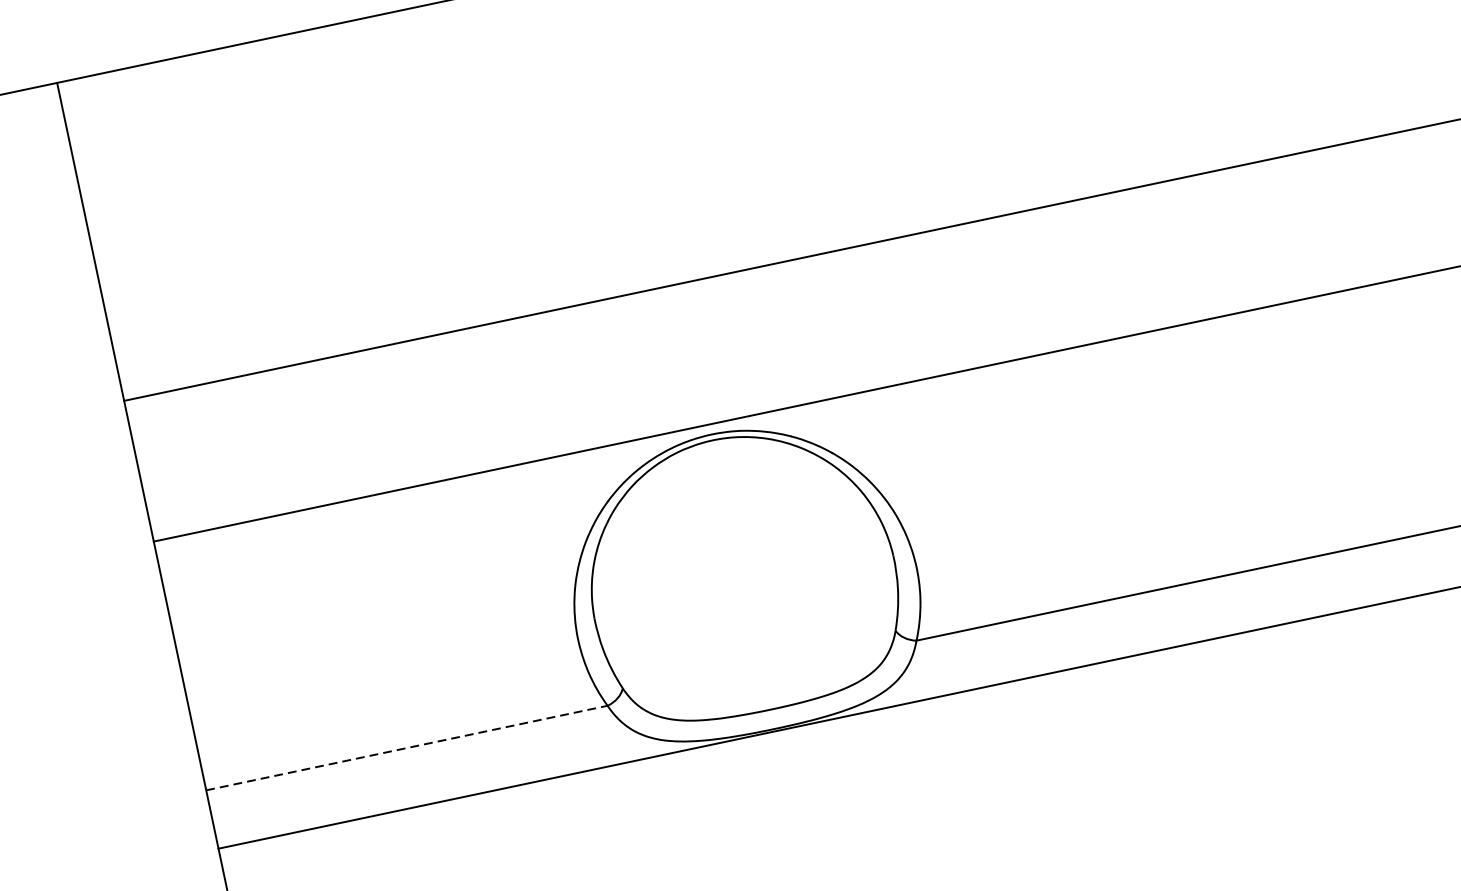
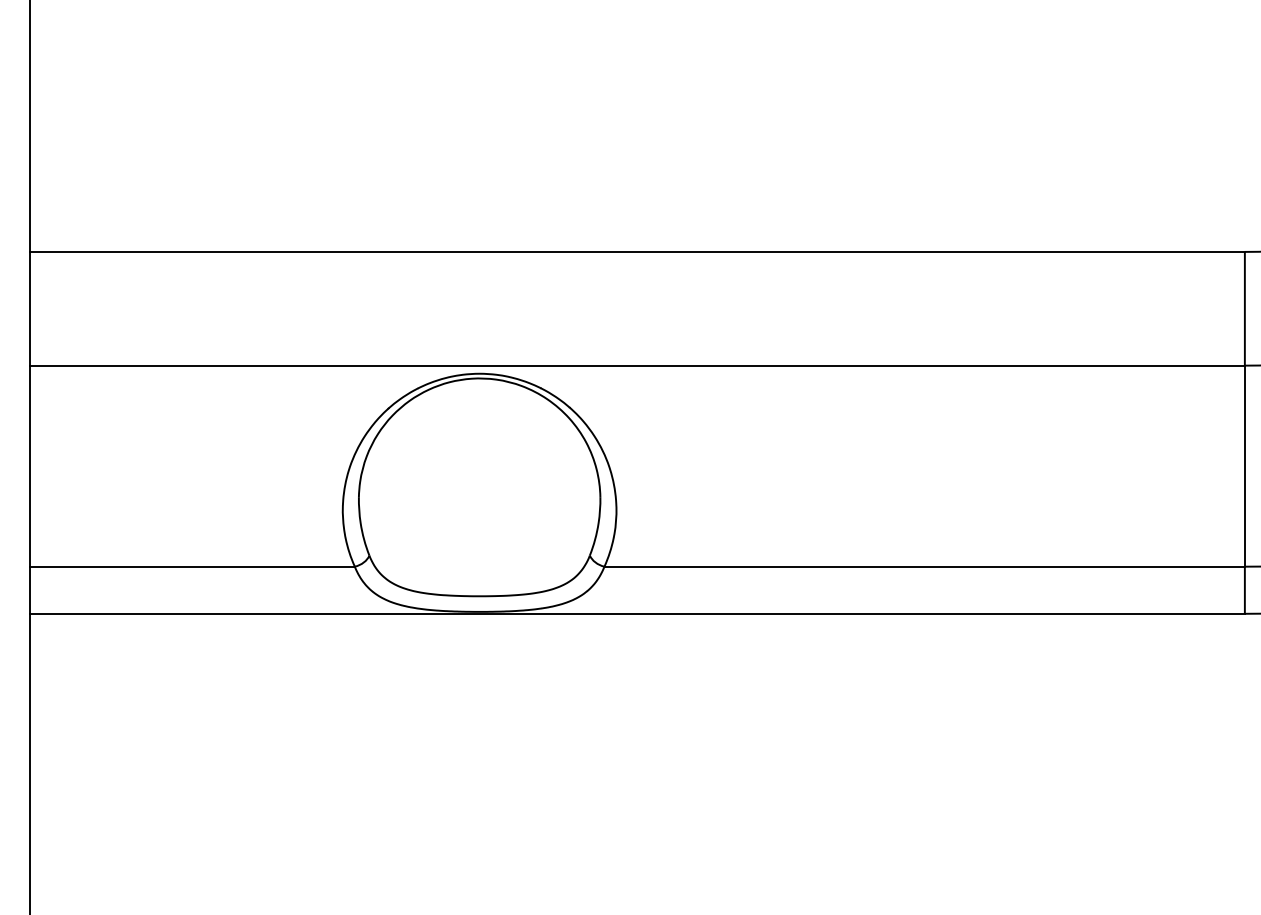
line: (407, 747) -> (193, 566), dashed -> solid

